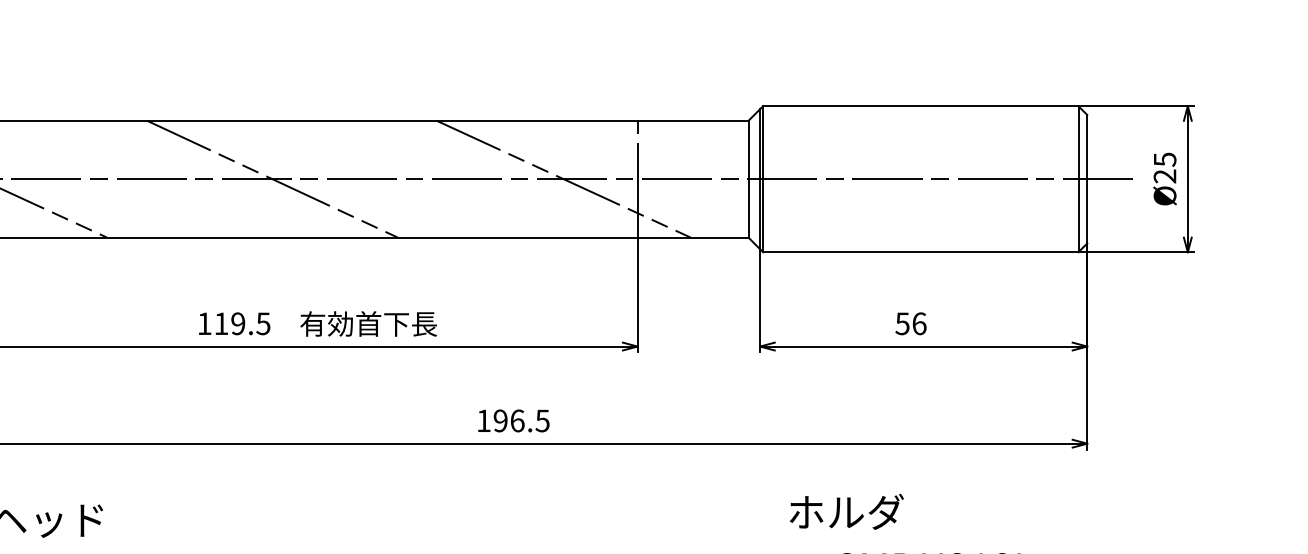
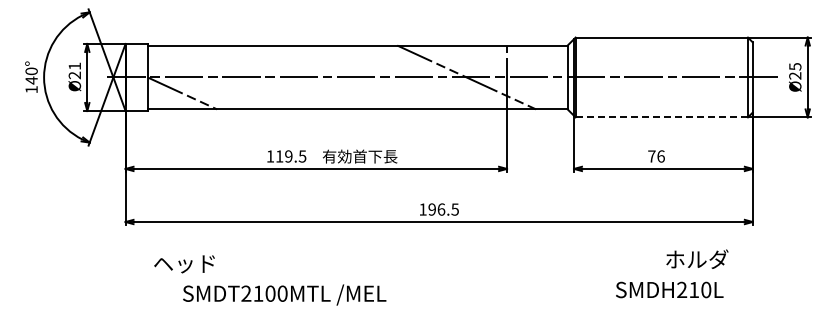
line: (272, 179) -> (307, 77), removed
line: (922, 252) -> (662, 117), solid -> dashed
text: (901, 323) -> (651, 156), 56 -> 76
text: (847, 510) -> (697, 258), moved

